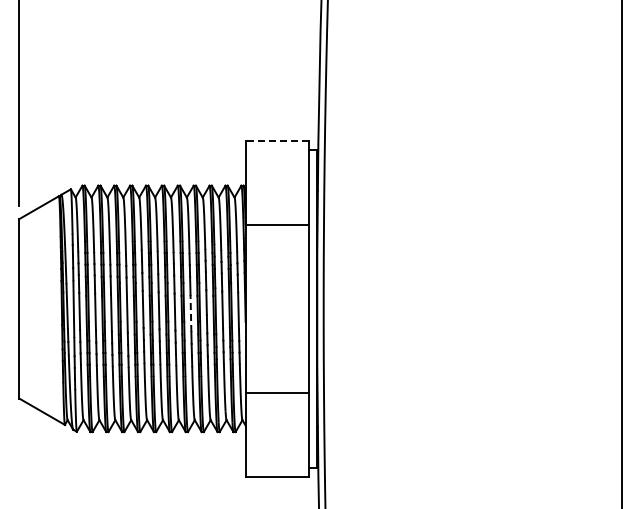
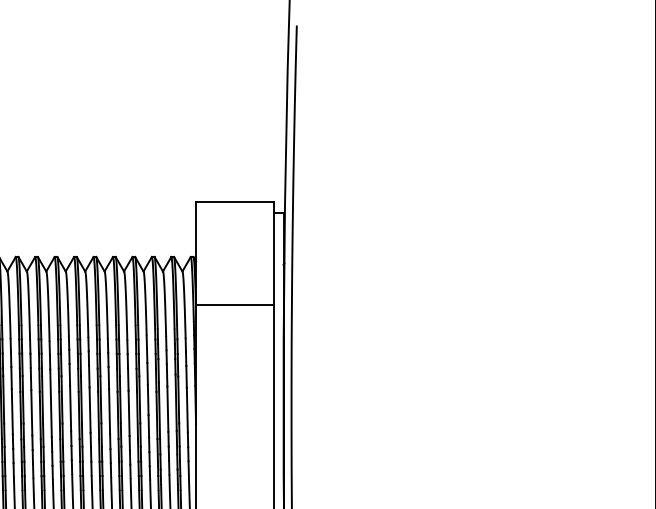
line: (277, 140) -> (235, 201), dashed -> solid
line: (190, 312) -> (128, 412), dashed -> solid

